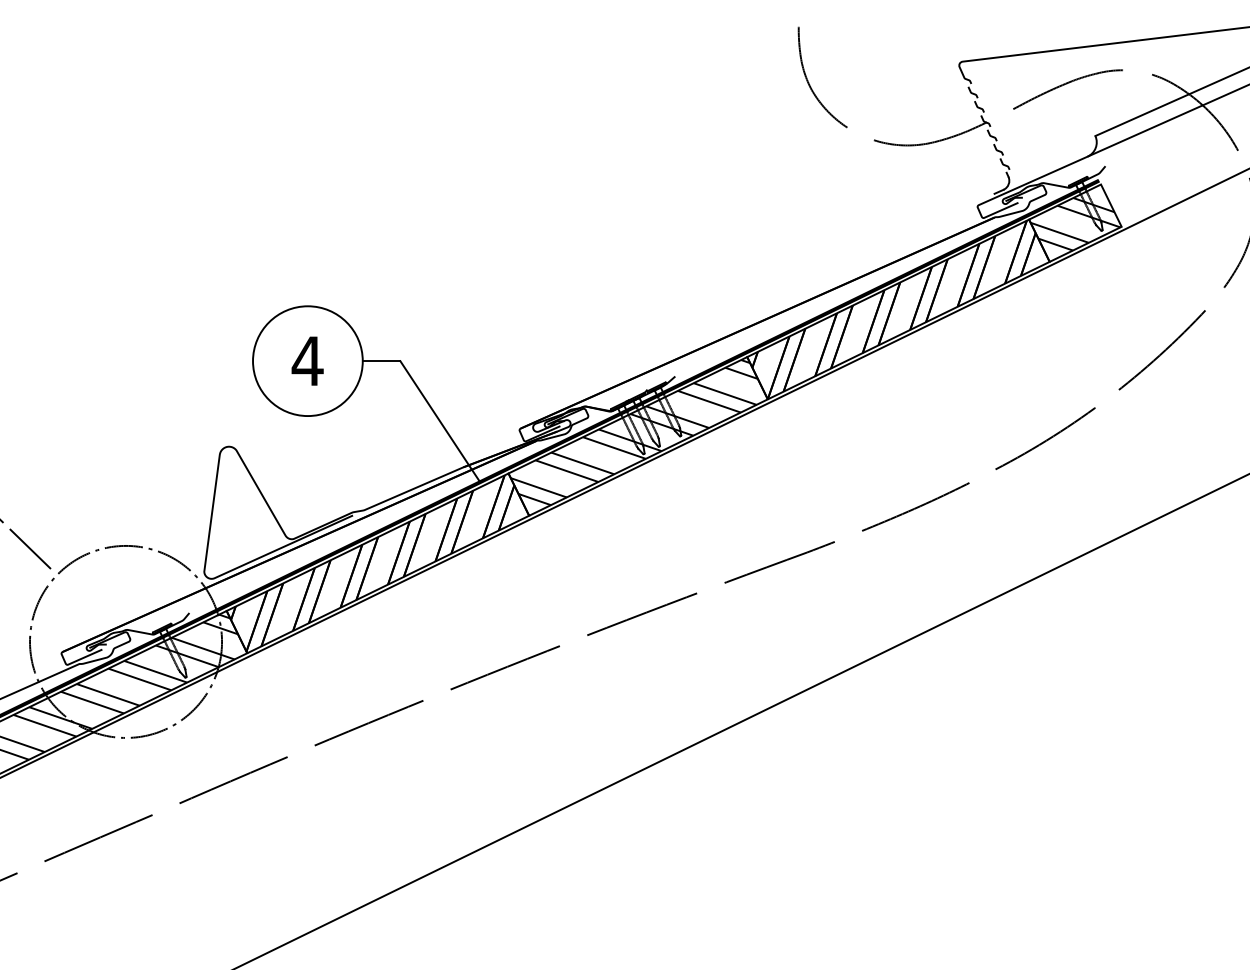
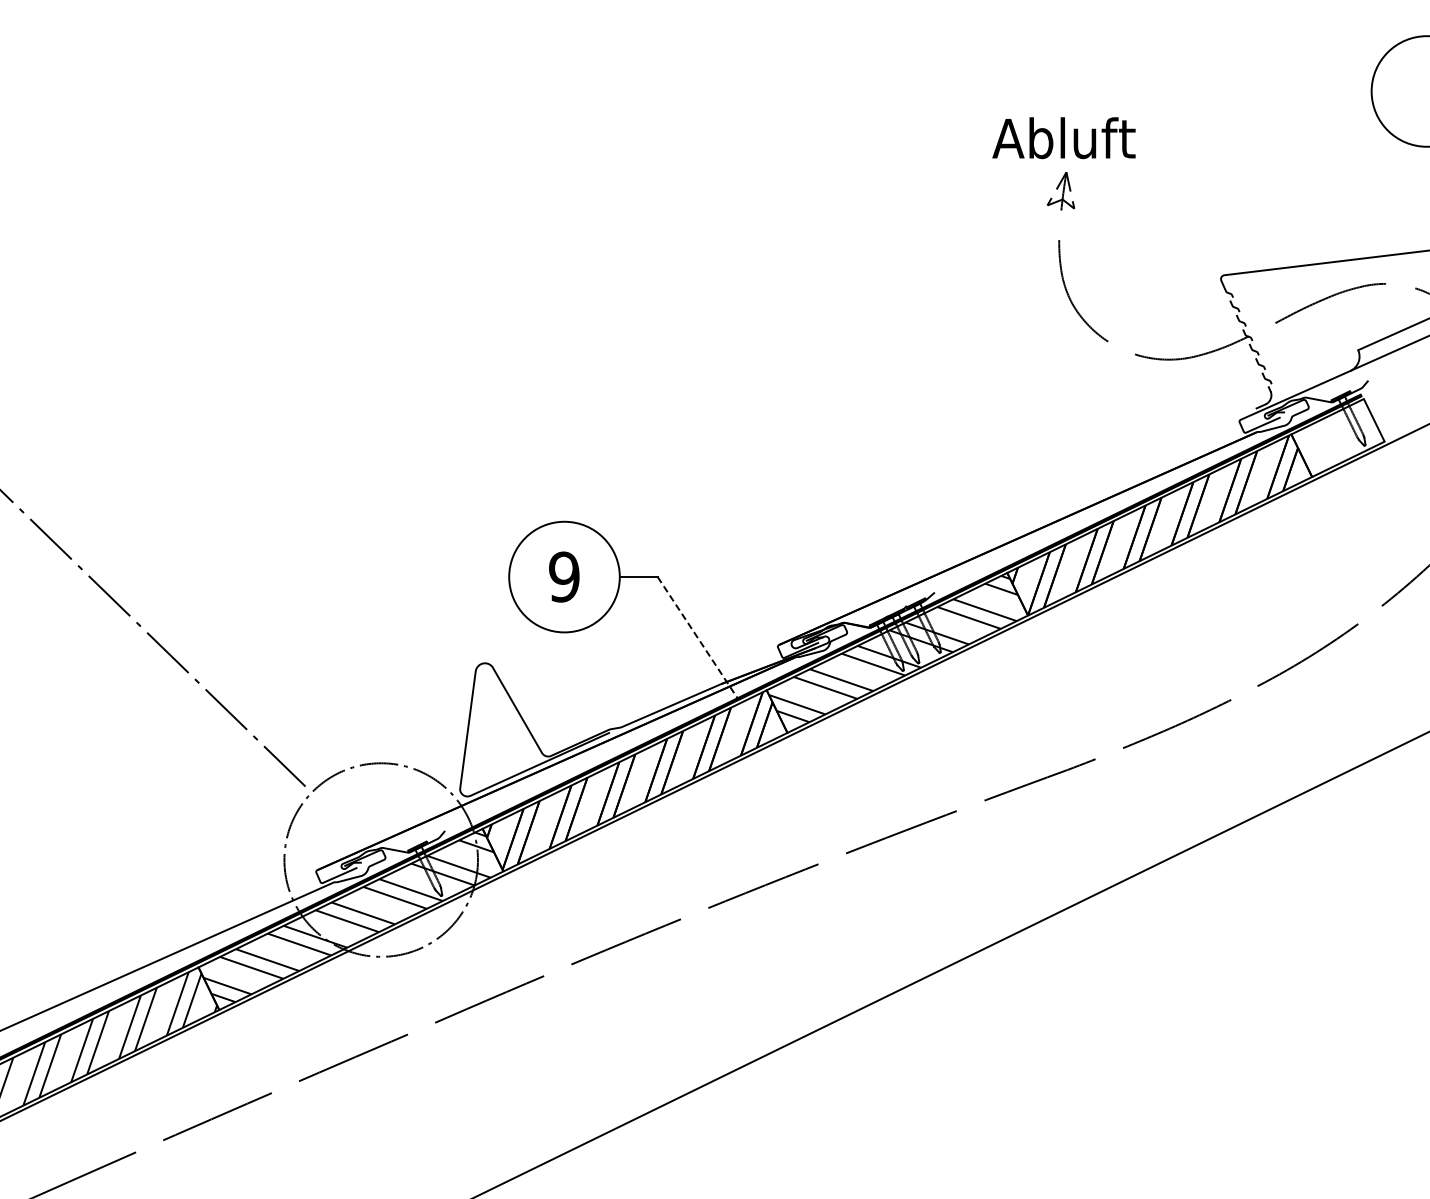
hatch: (1074, 223) -> (1337, 438), removed
text: (307, 360) -> (564, 576), 4 -> 9
line: (439, 421) -> (697, 637), solid -> dashed

